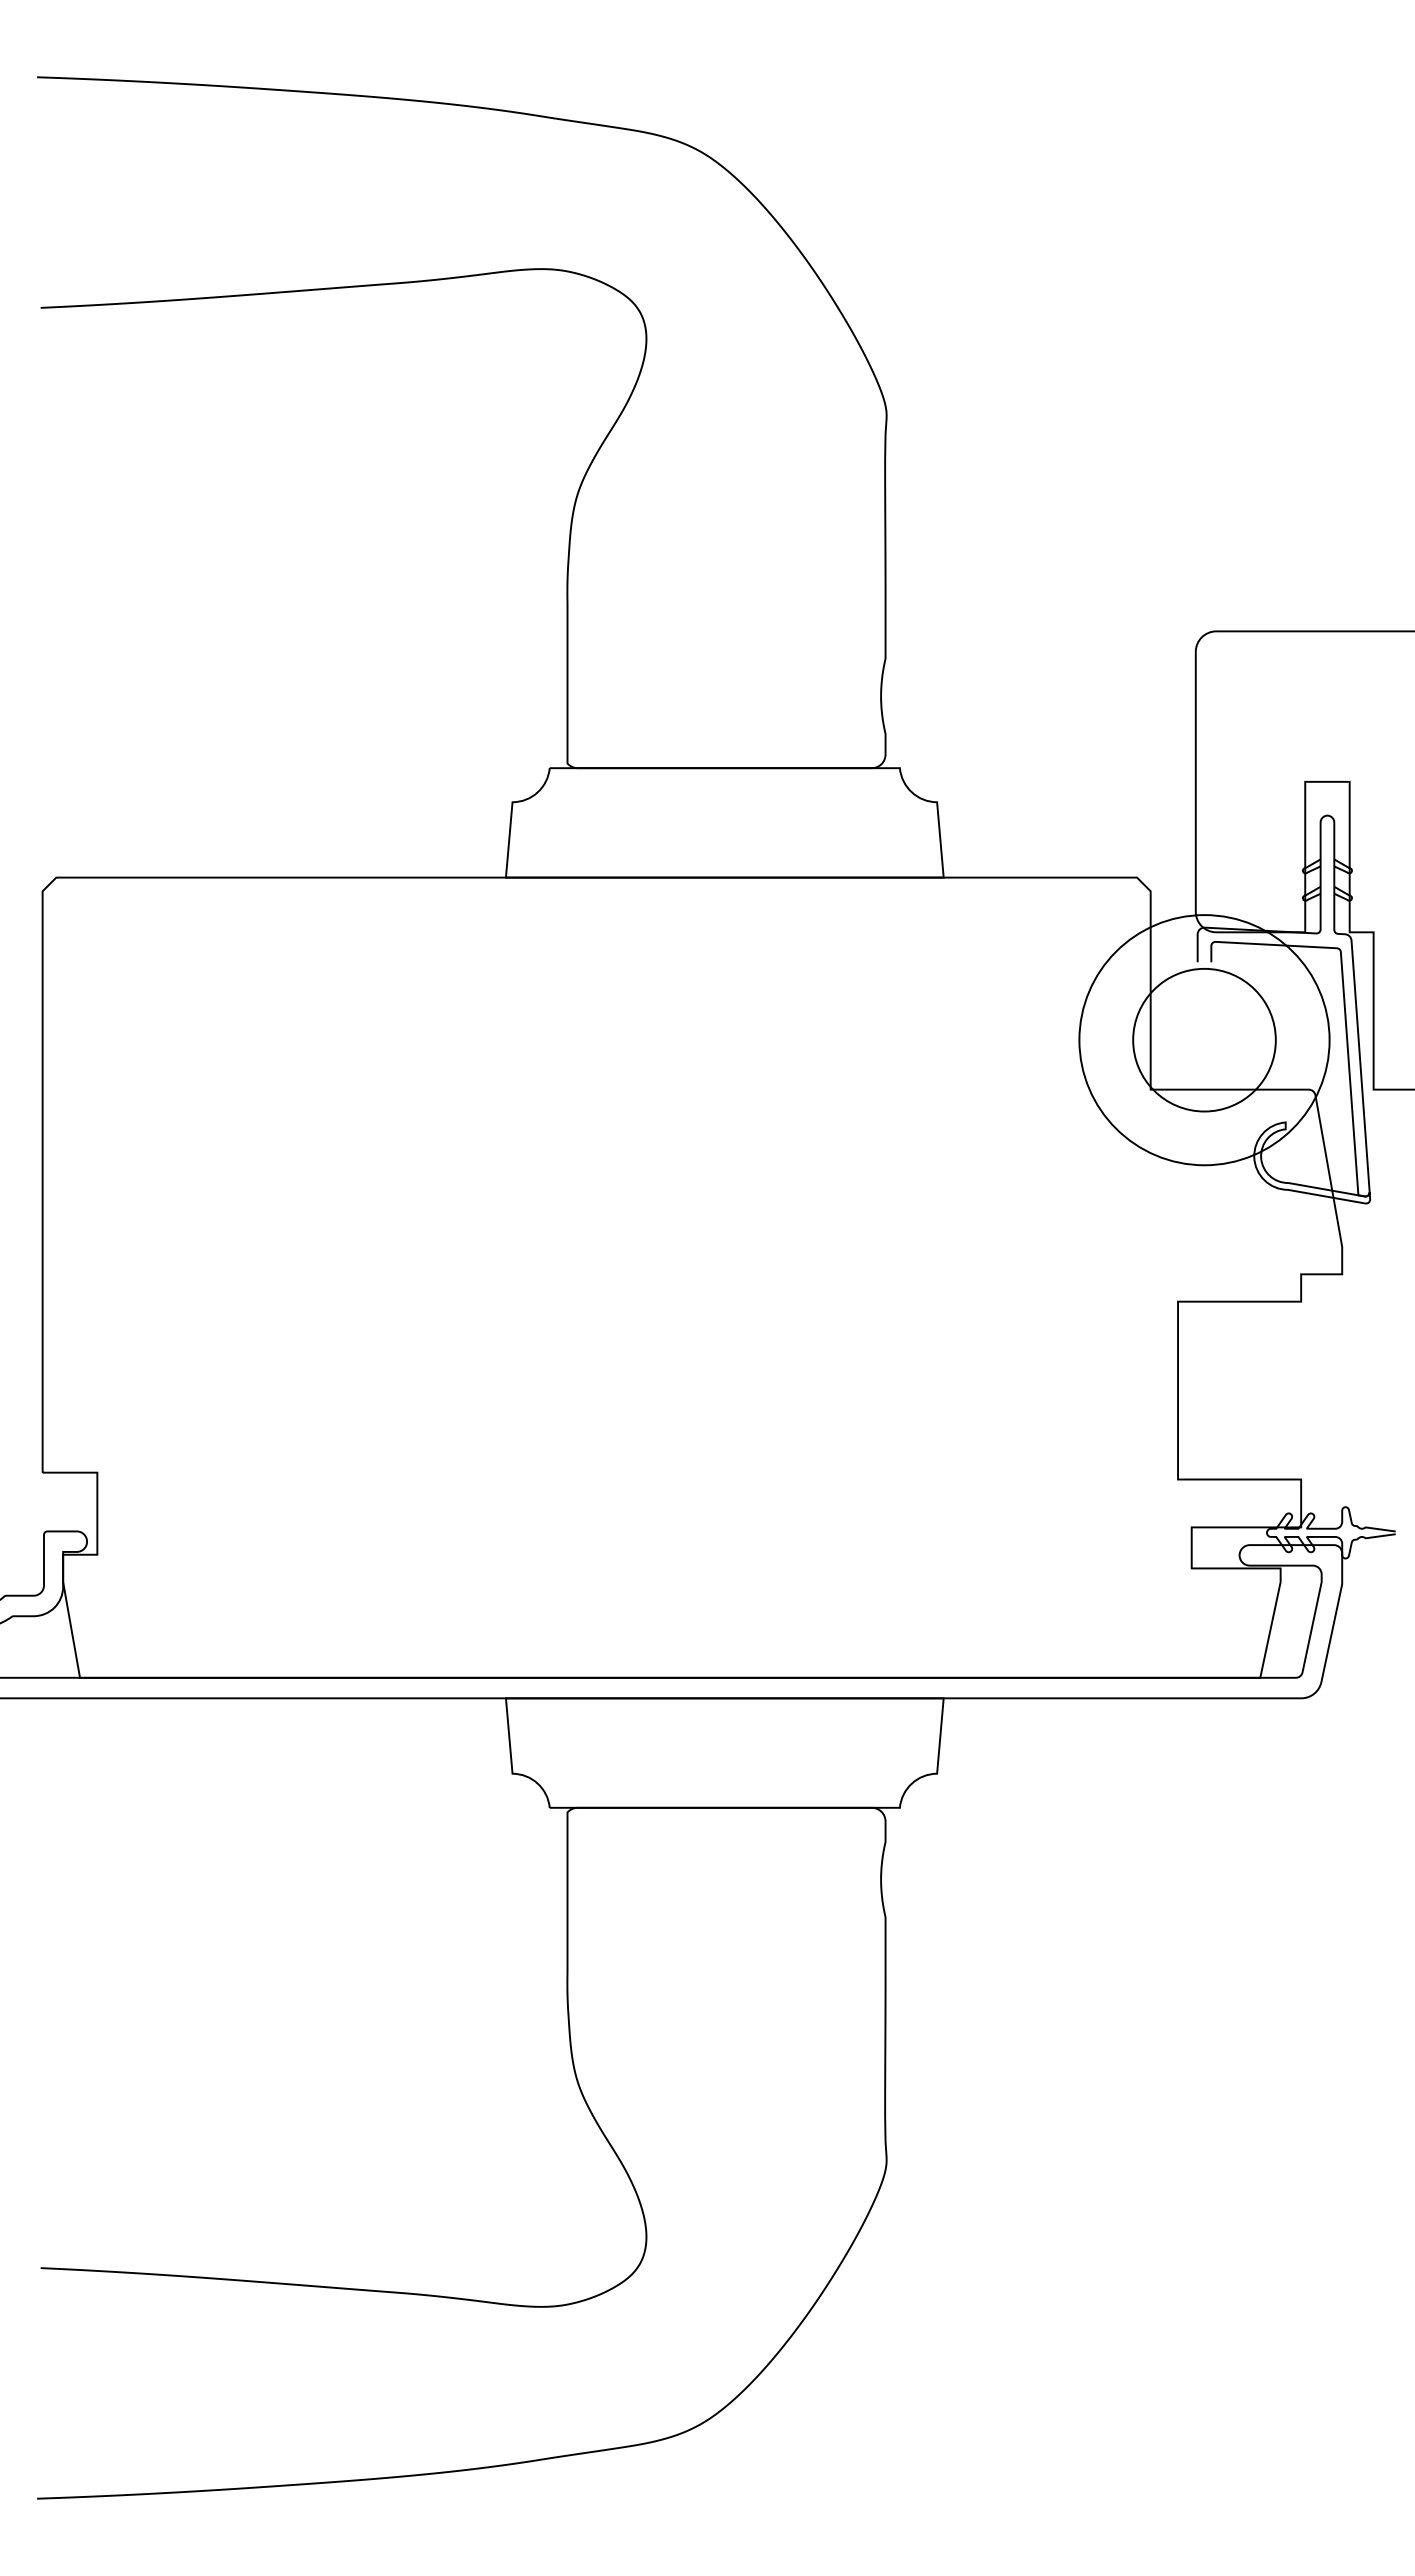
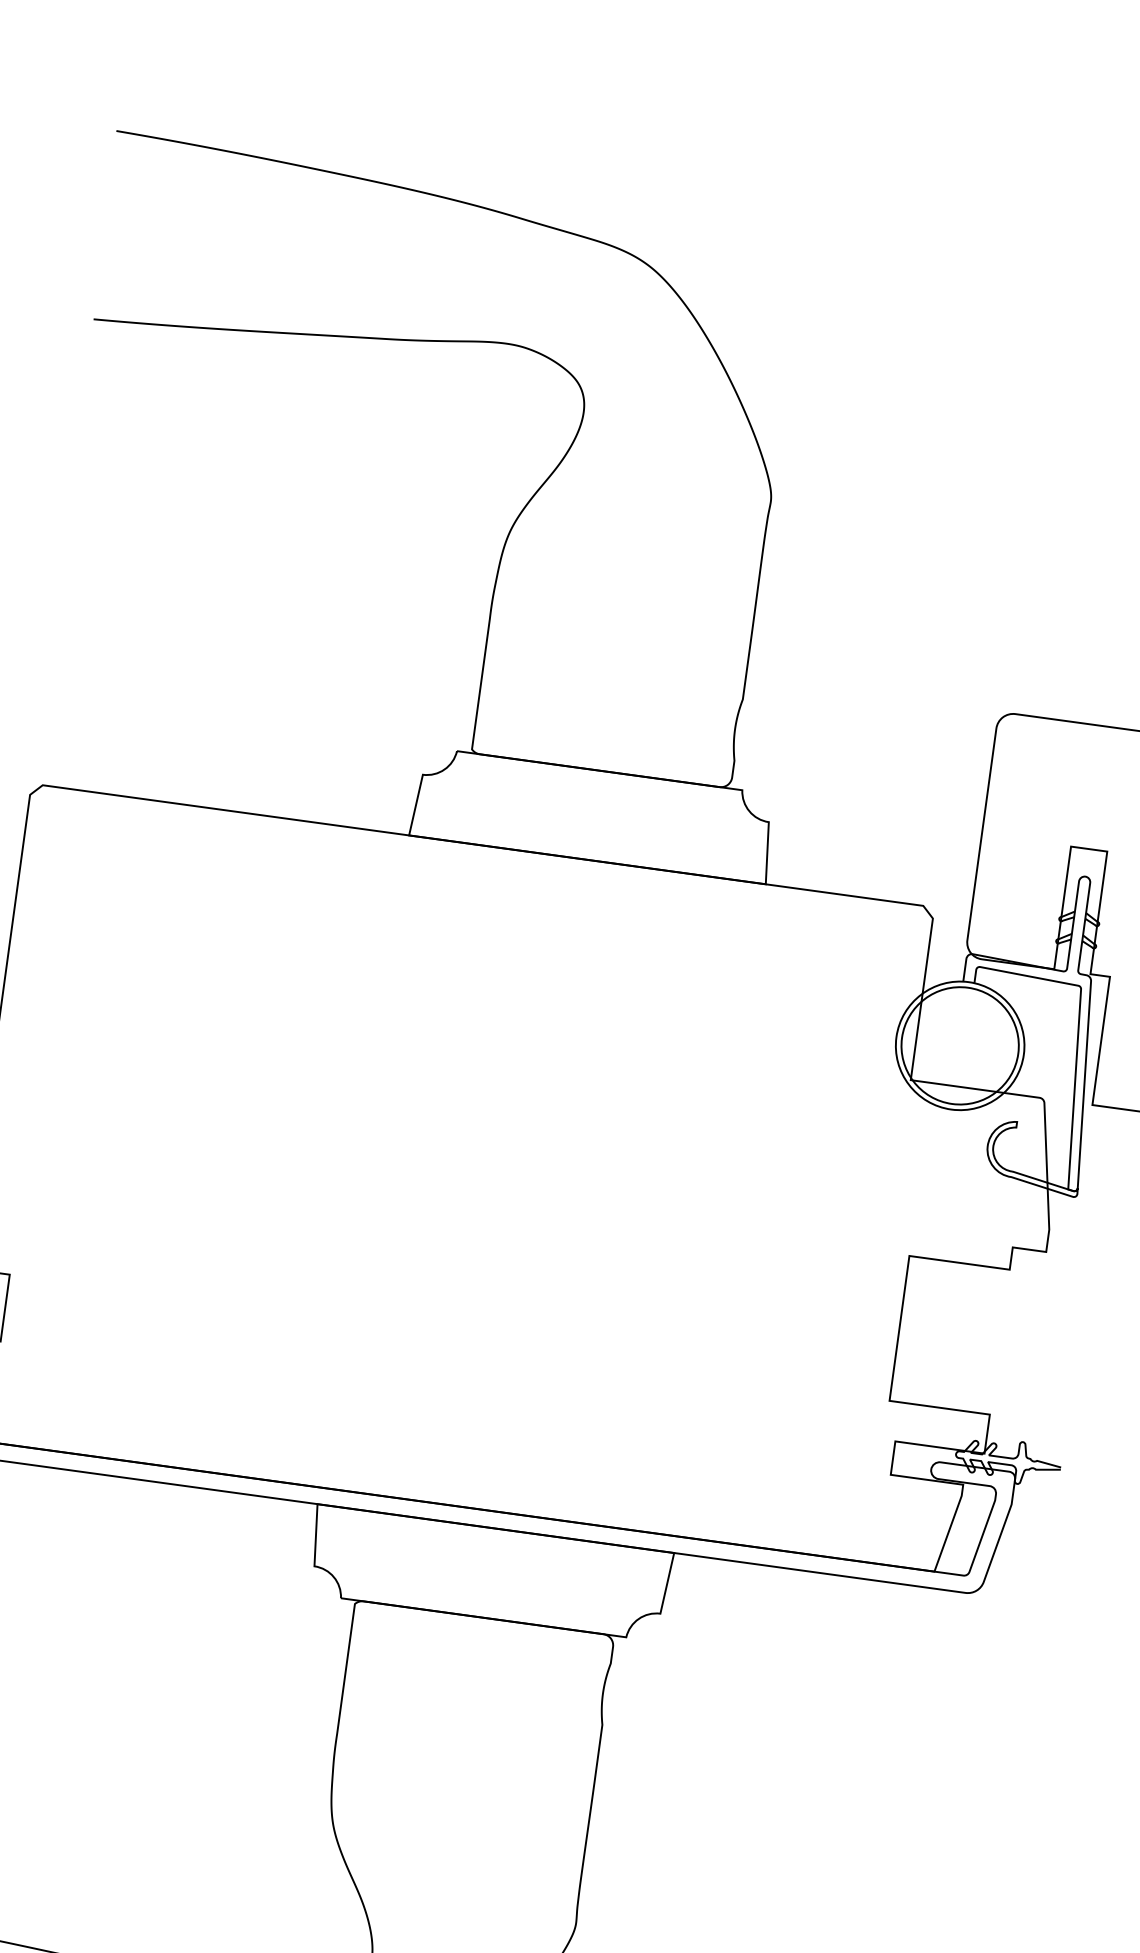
circle: (1204, 1040) -> (960, 1046), size x0.62

